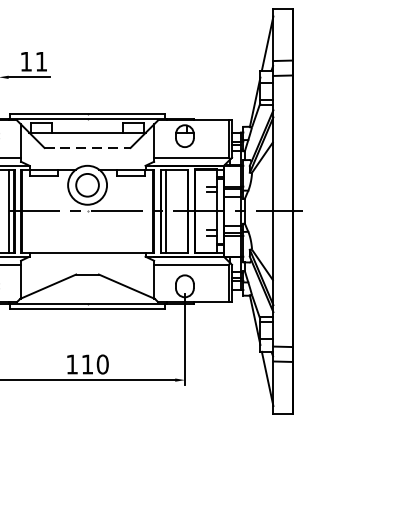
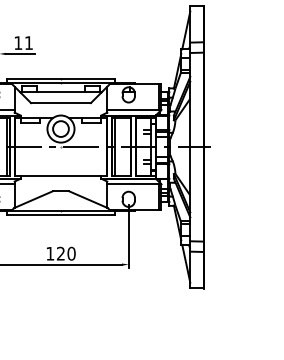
line: (88, 148) -> (61, 103), dashed -> solid
text: (86, 364) -> (60, 253), 110 -> 120

